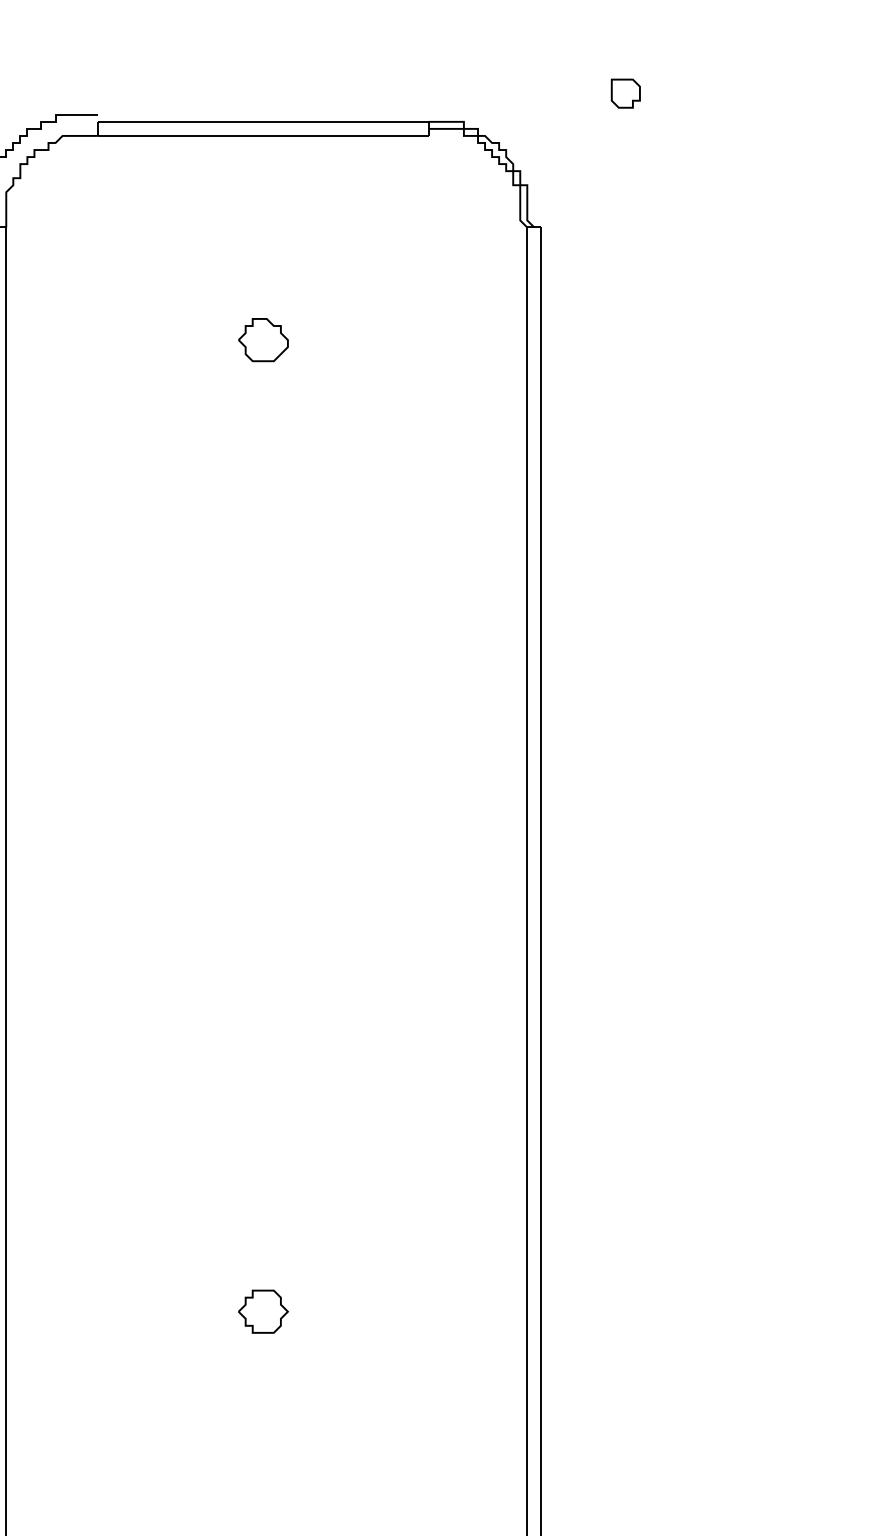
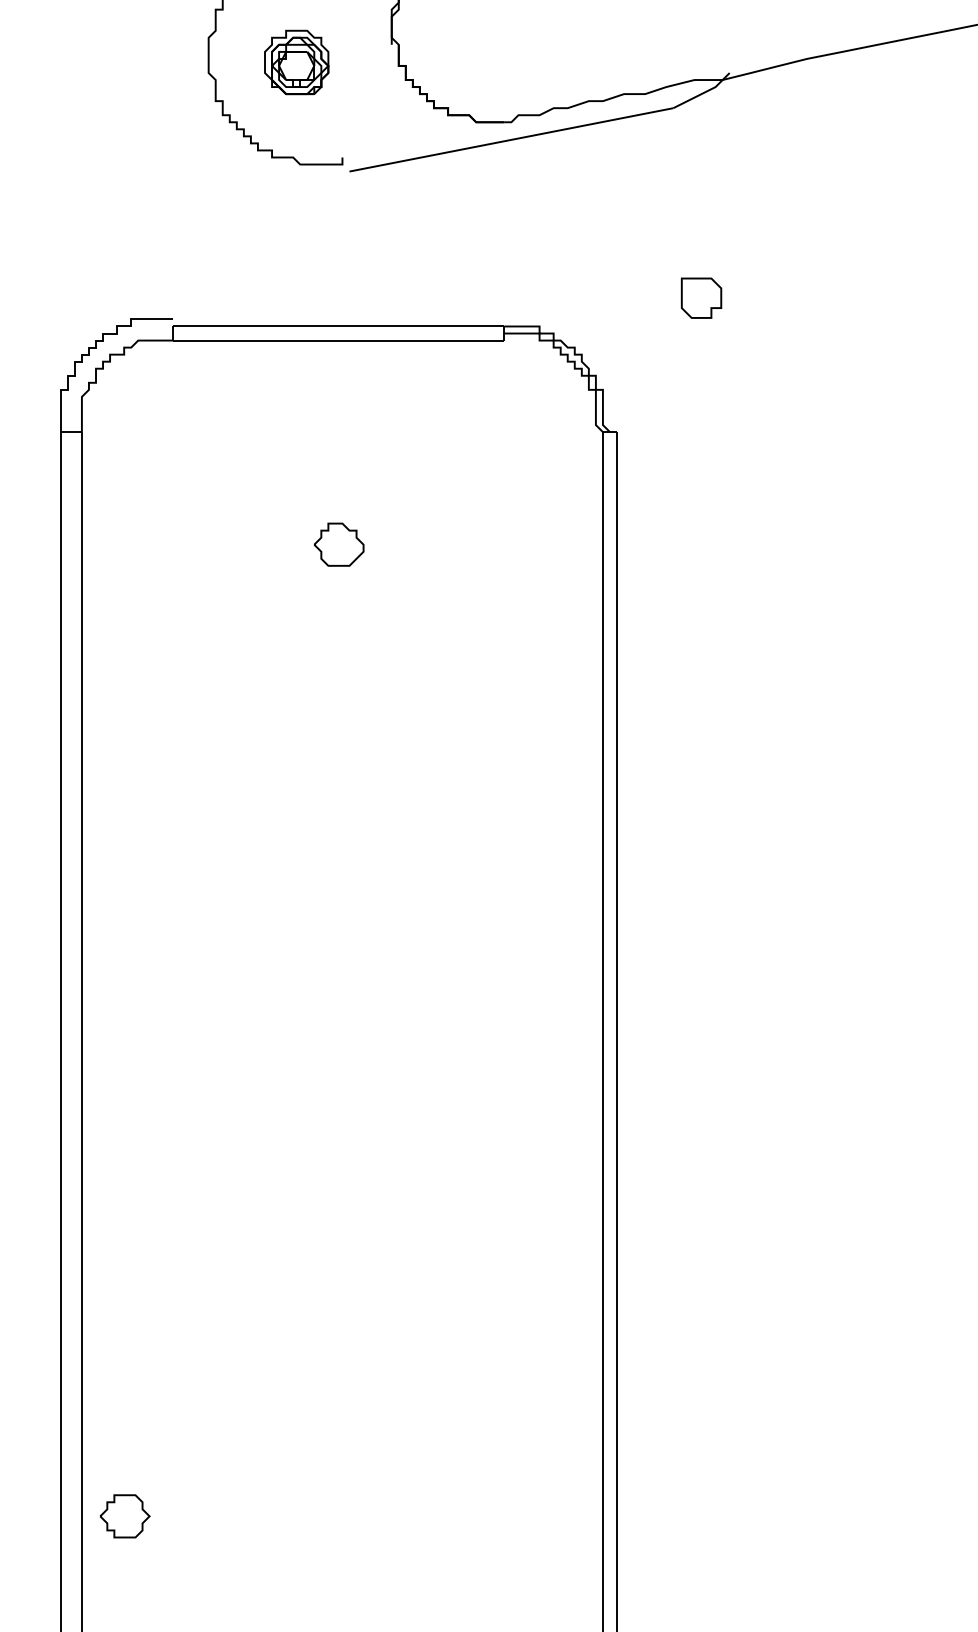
part: (625, 93) -> (701, 298), size x1.4
part: (262, 1311) -> (124, 1516), moved

